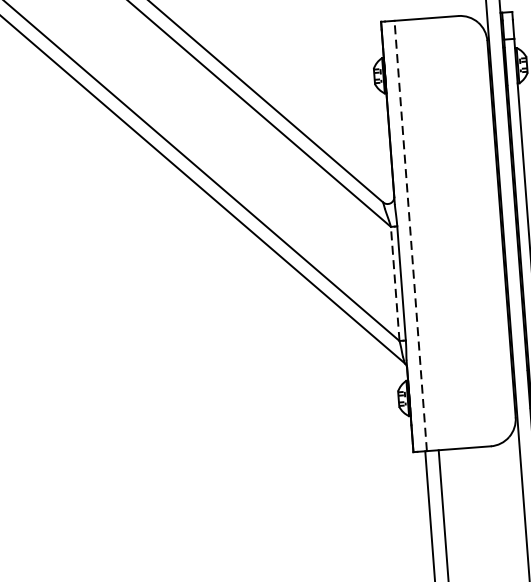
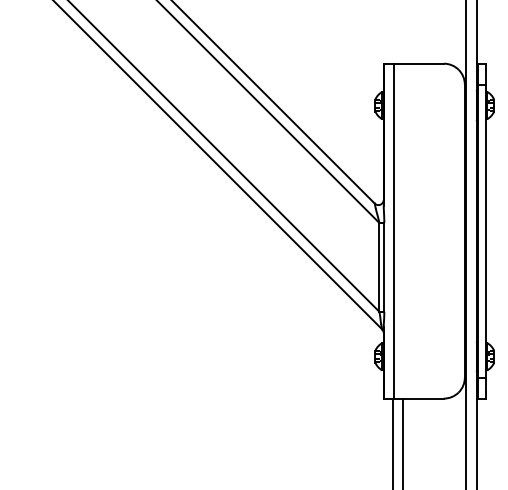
line: (411, 235) -> (394, 230), dashed -> solid
line: (395, 282) -> (379, 266), dashed -> solid

